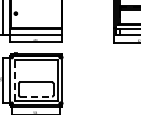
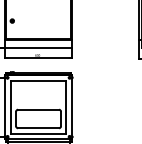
line: (14, 79) -> (10, 106), dashed -> solid
line: (36, 96) -> (38, 128), dashed -> solid

